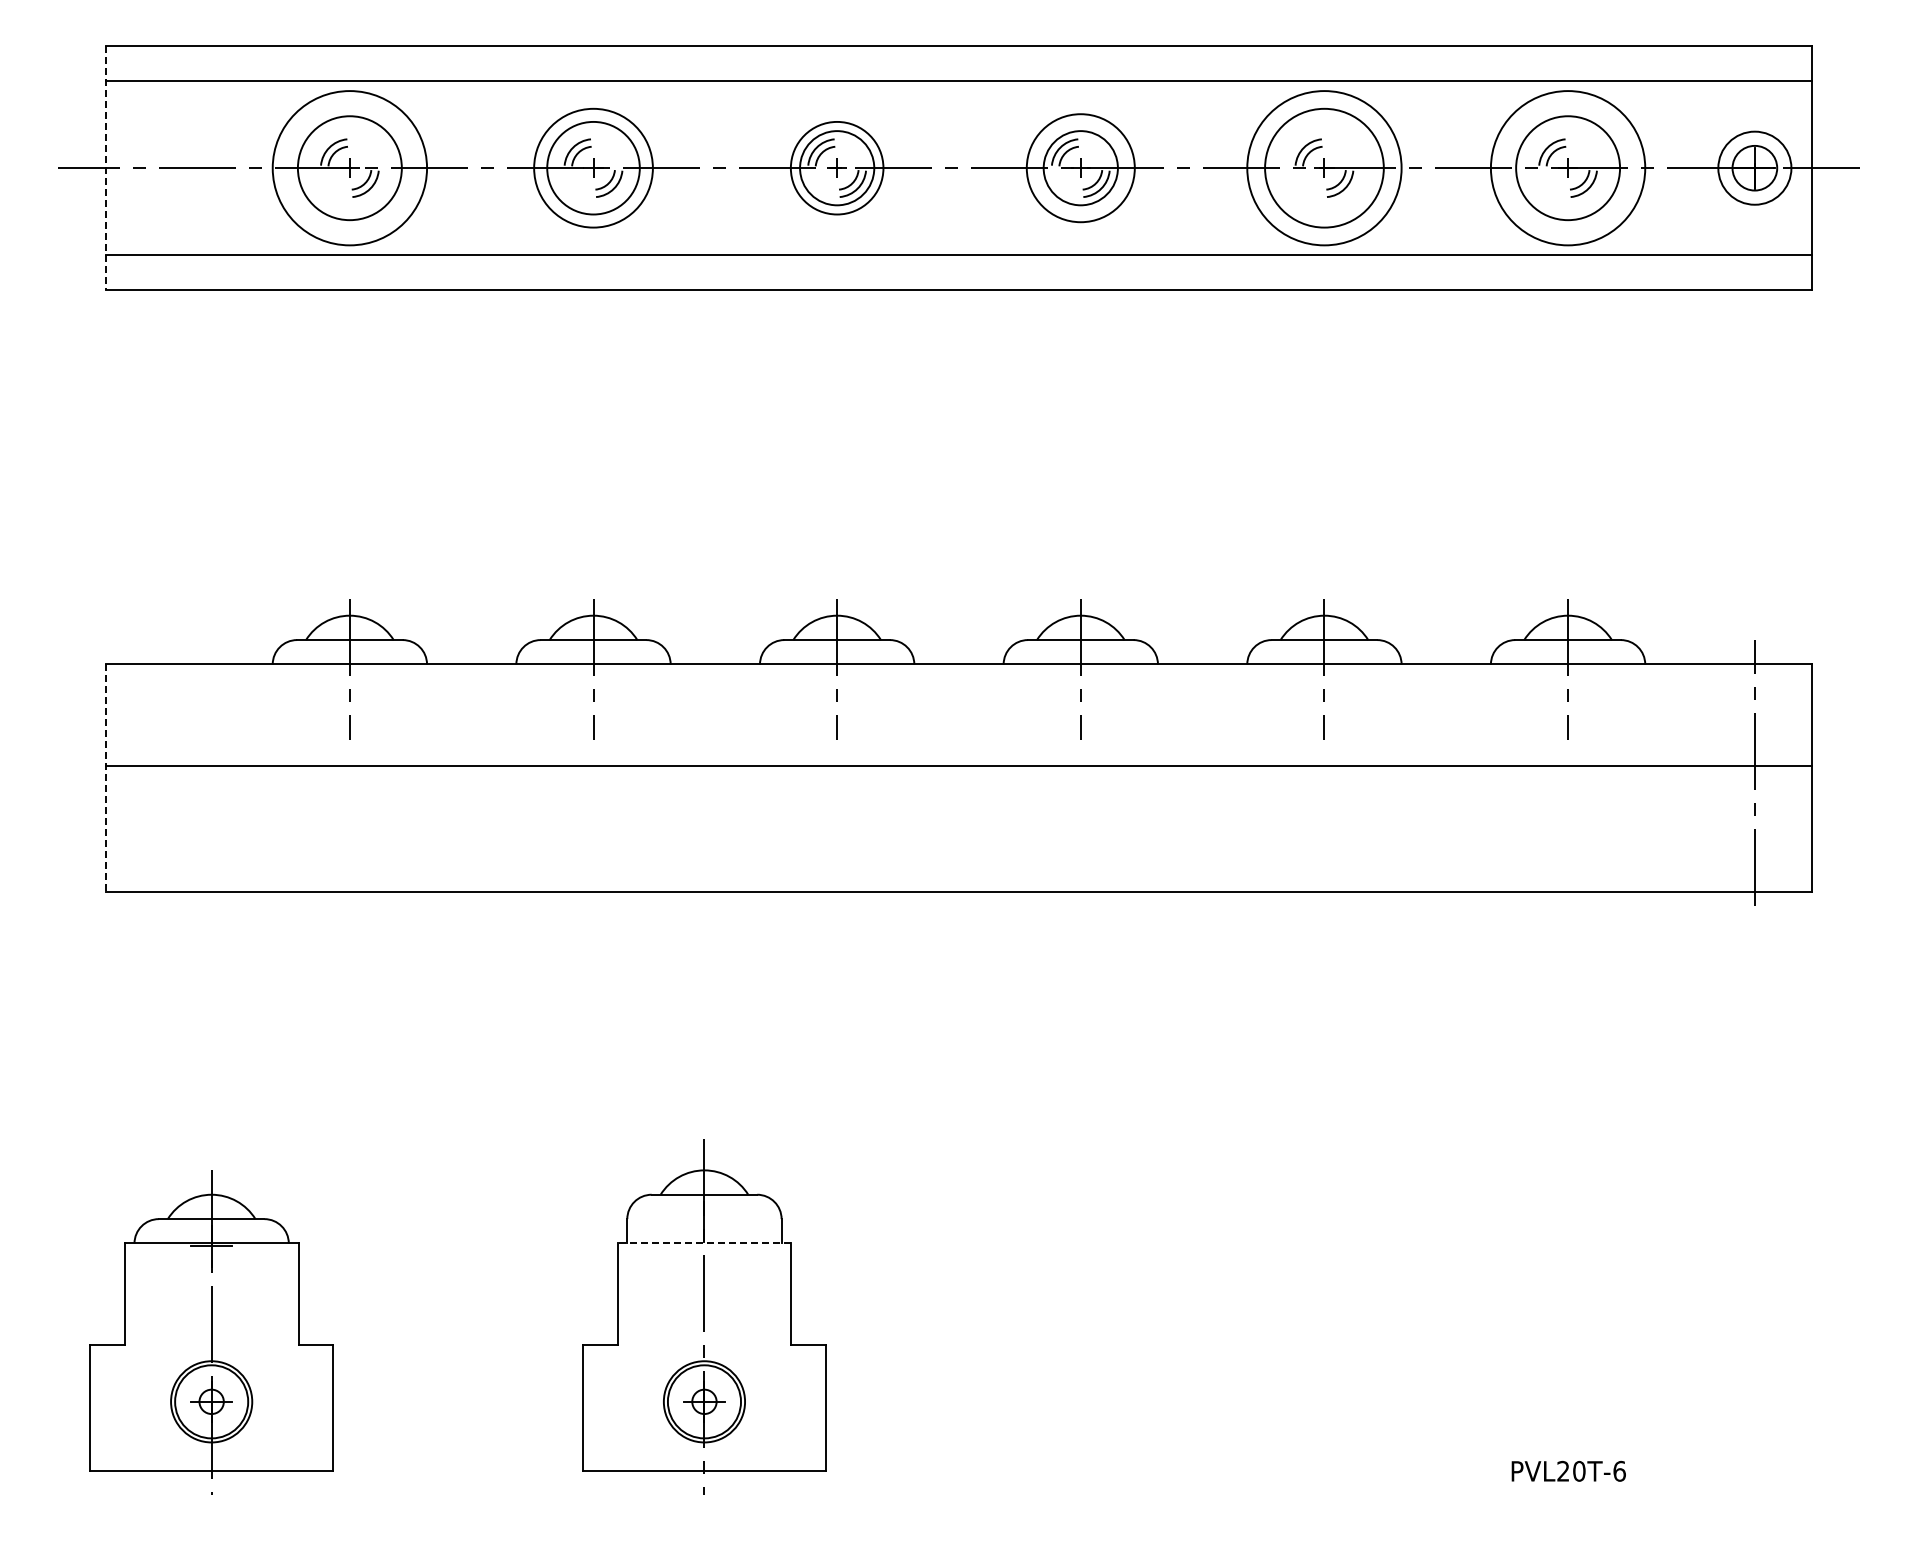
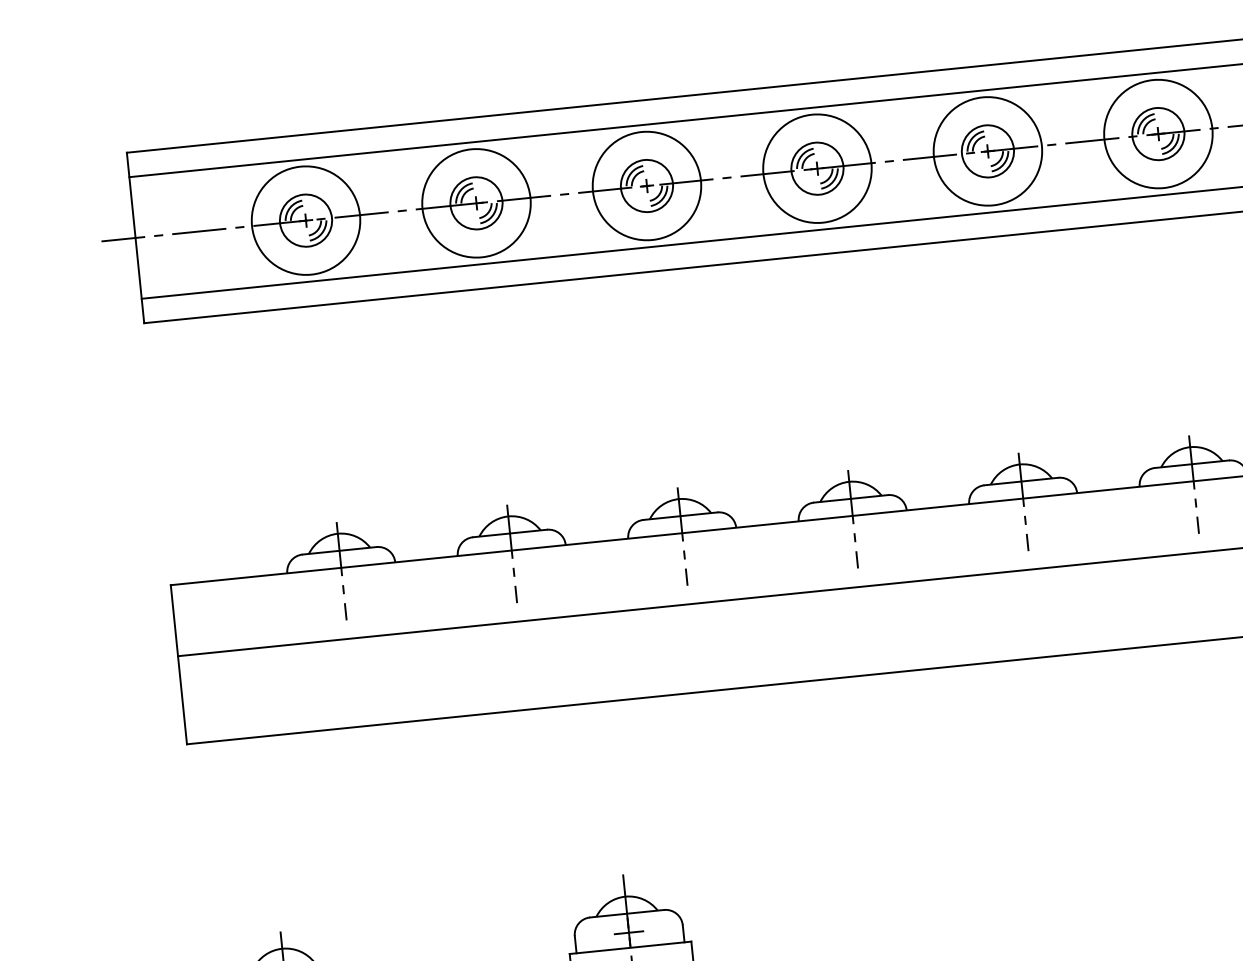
line: (106, 168) -> (135, 238), dashed -> solid
circle: (349, 168) -> (305, 220), size x0.71
circle: (593, 168) -> (476, 203), size x0.62
circle: (593, 168) -> (476, 203), size x1.67
circle: (837, 168) -> (647, 186), size x1.67
circle: (1080, 168) -> (817, 168), size x1.43
circle: (1324, 168) -> (987, 151), size x0.62
circle: (1567, 168) -> (1158, 134), size x0.71
line: (106, 778) -> (179, 664), dashed -> solid
line: (704, 1221) -> (629, 932), added
line: (704, 1243) -> (630, 947), dashed -> solid

